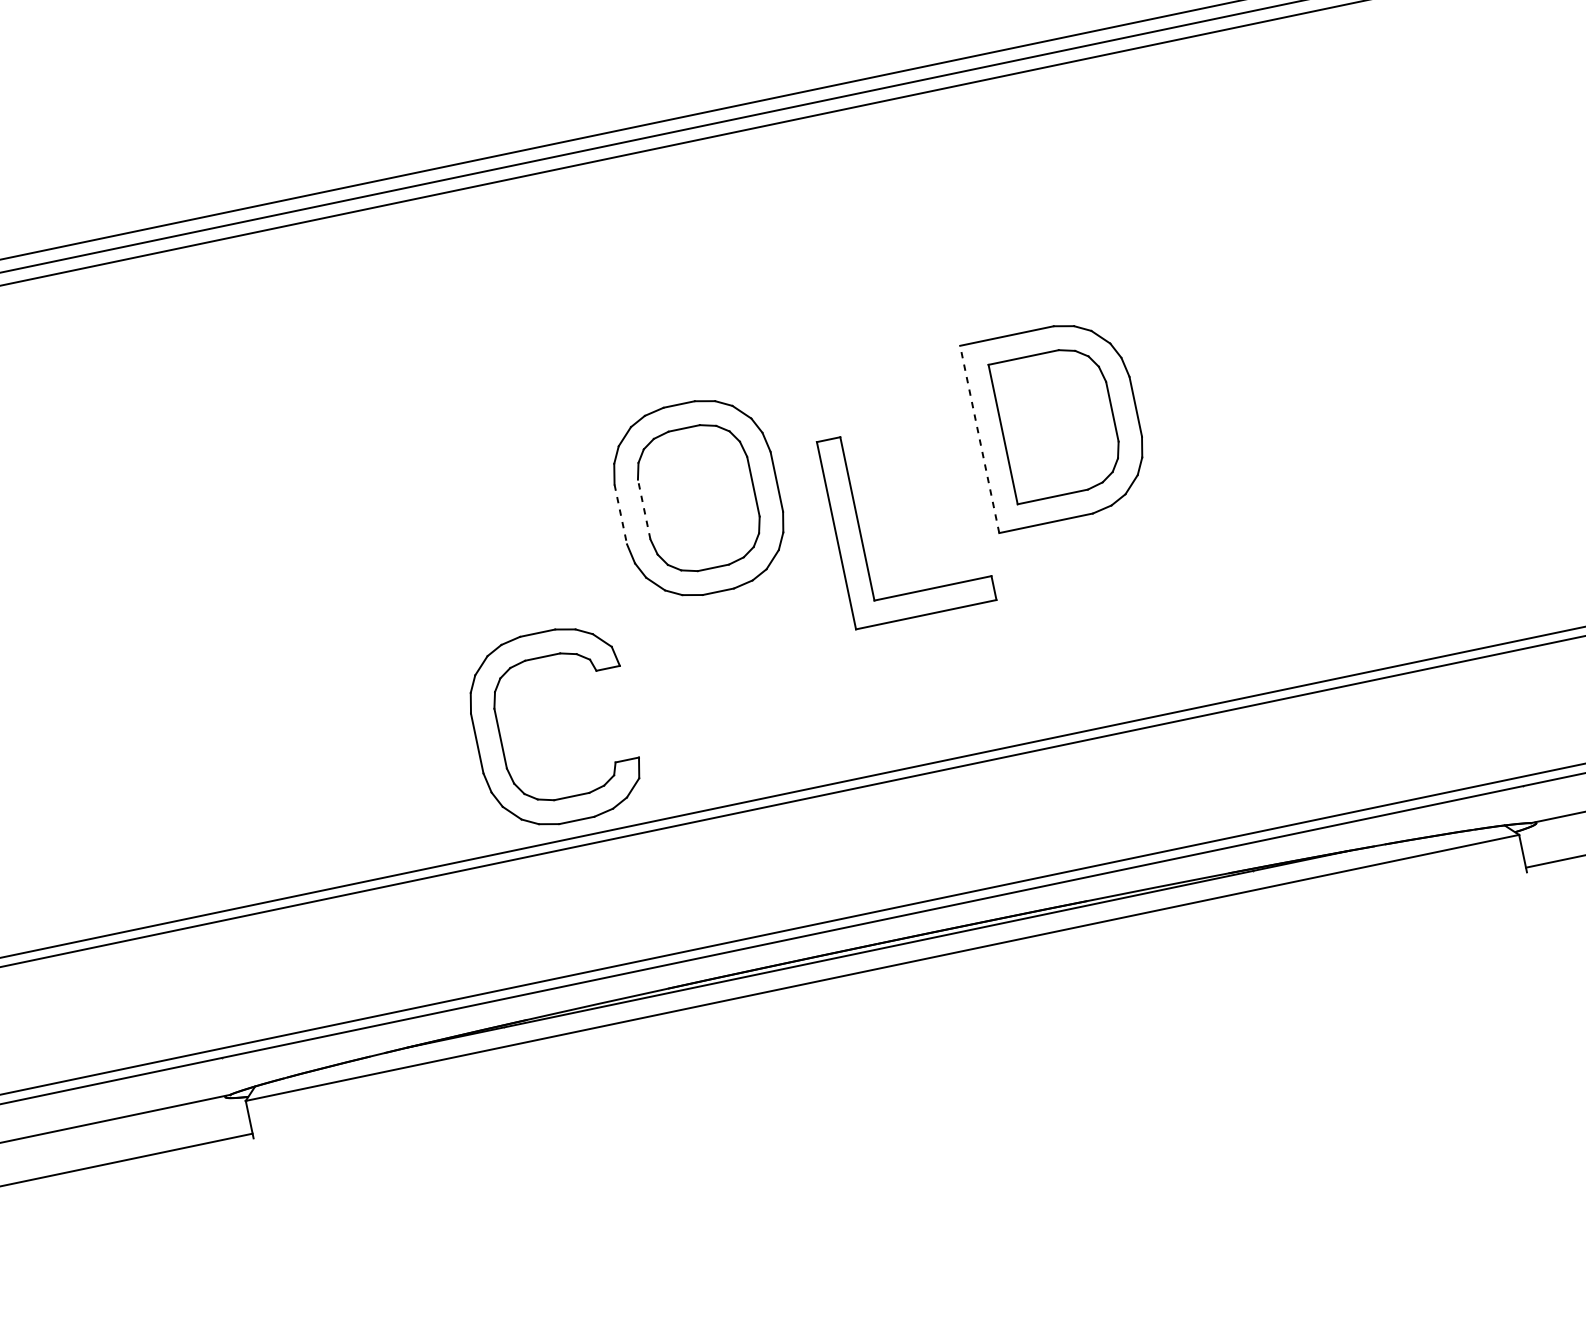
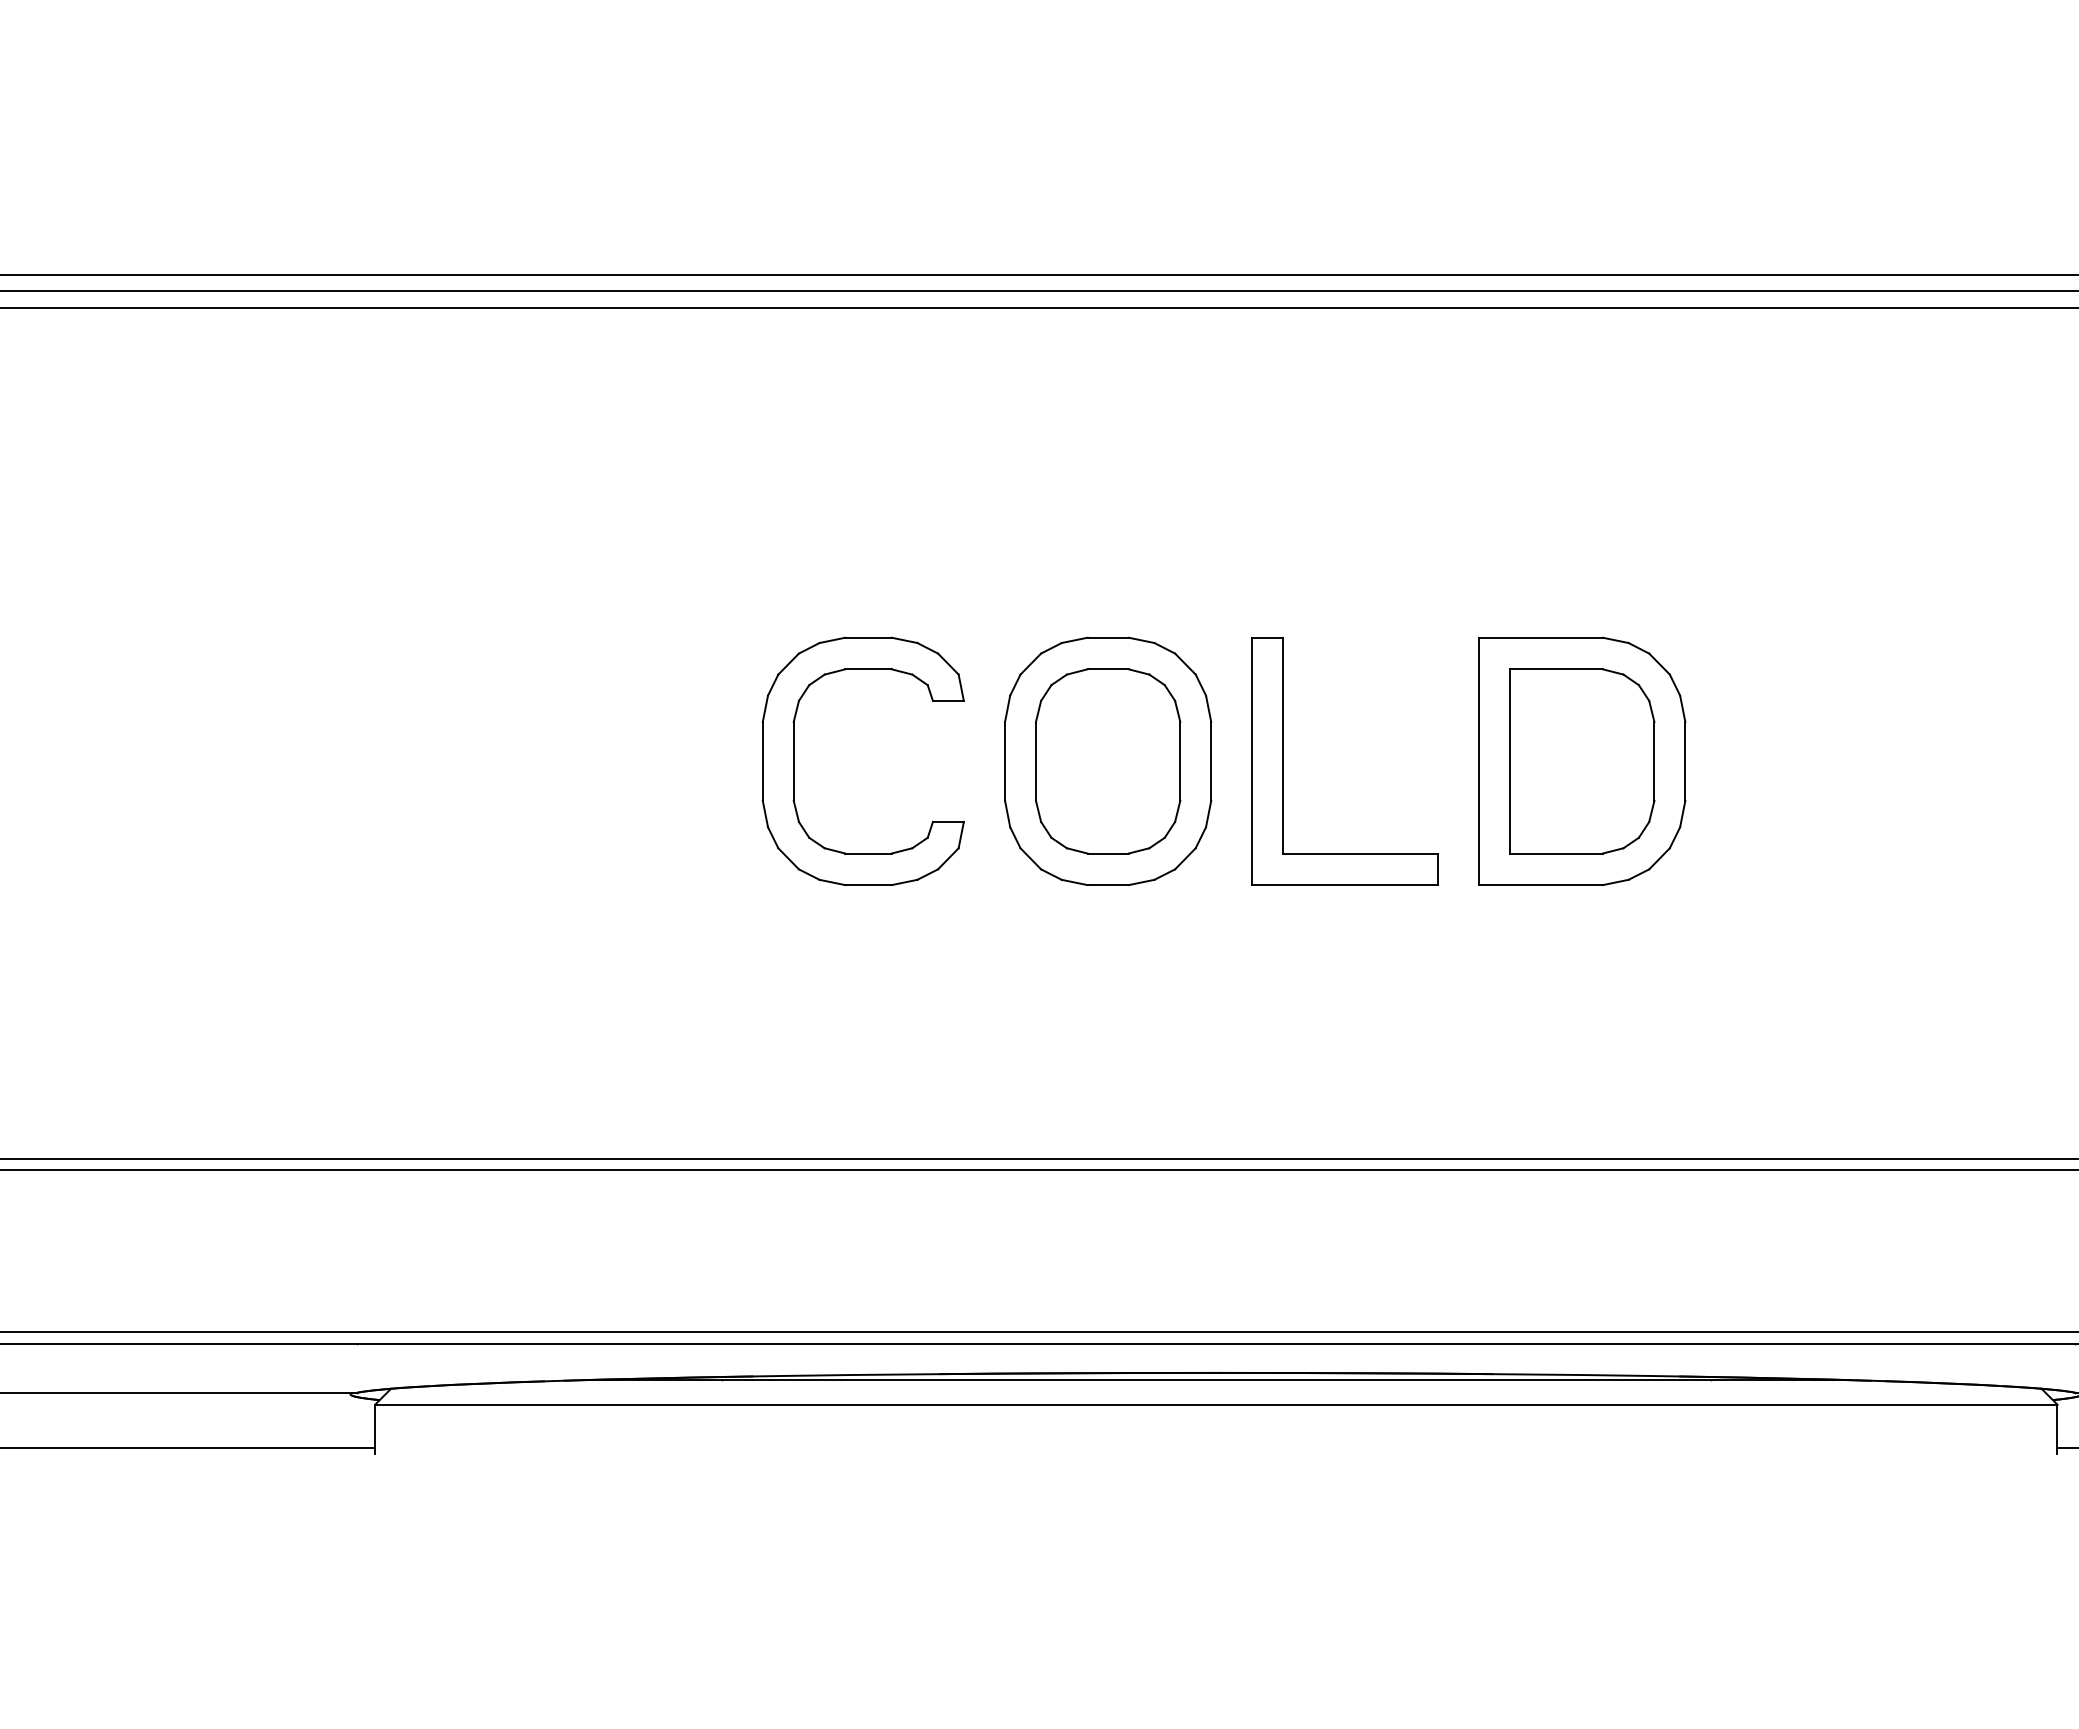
line: (979, 439) -> (1479, 761), dashed -> solid
line: (644, 508) -> (1036, 760), dashed -> solid
line: (621, 514) -> (1005, 761), dashed -> solid
part: (860, 530) -> (1283, 761), moved
part: (501, 738) -> (794, 761), moved

